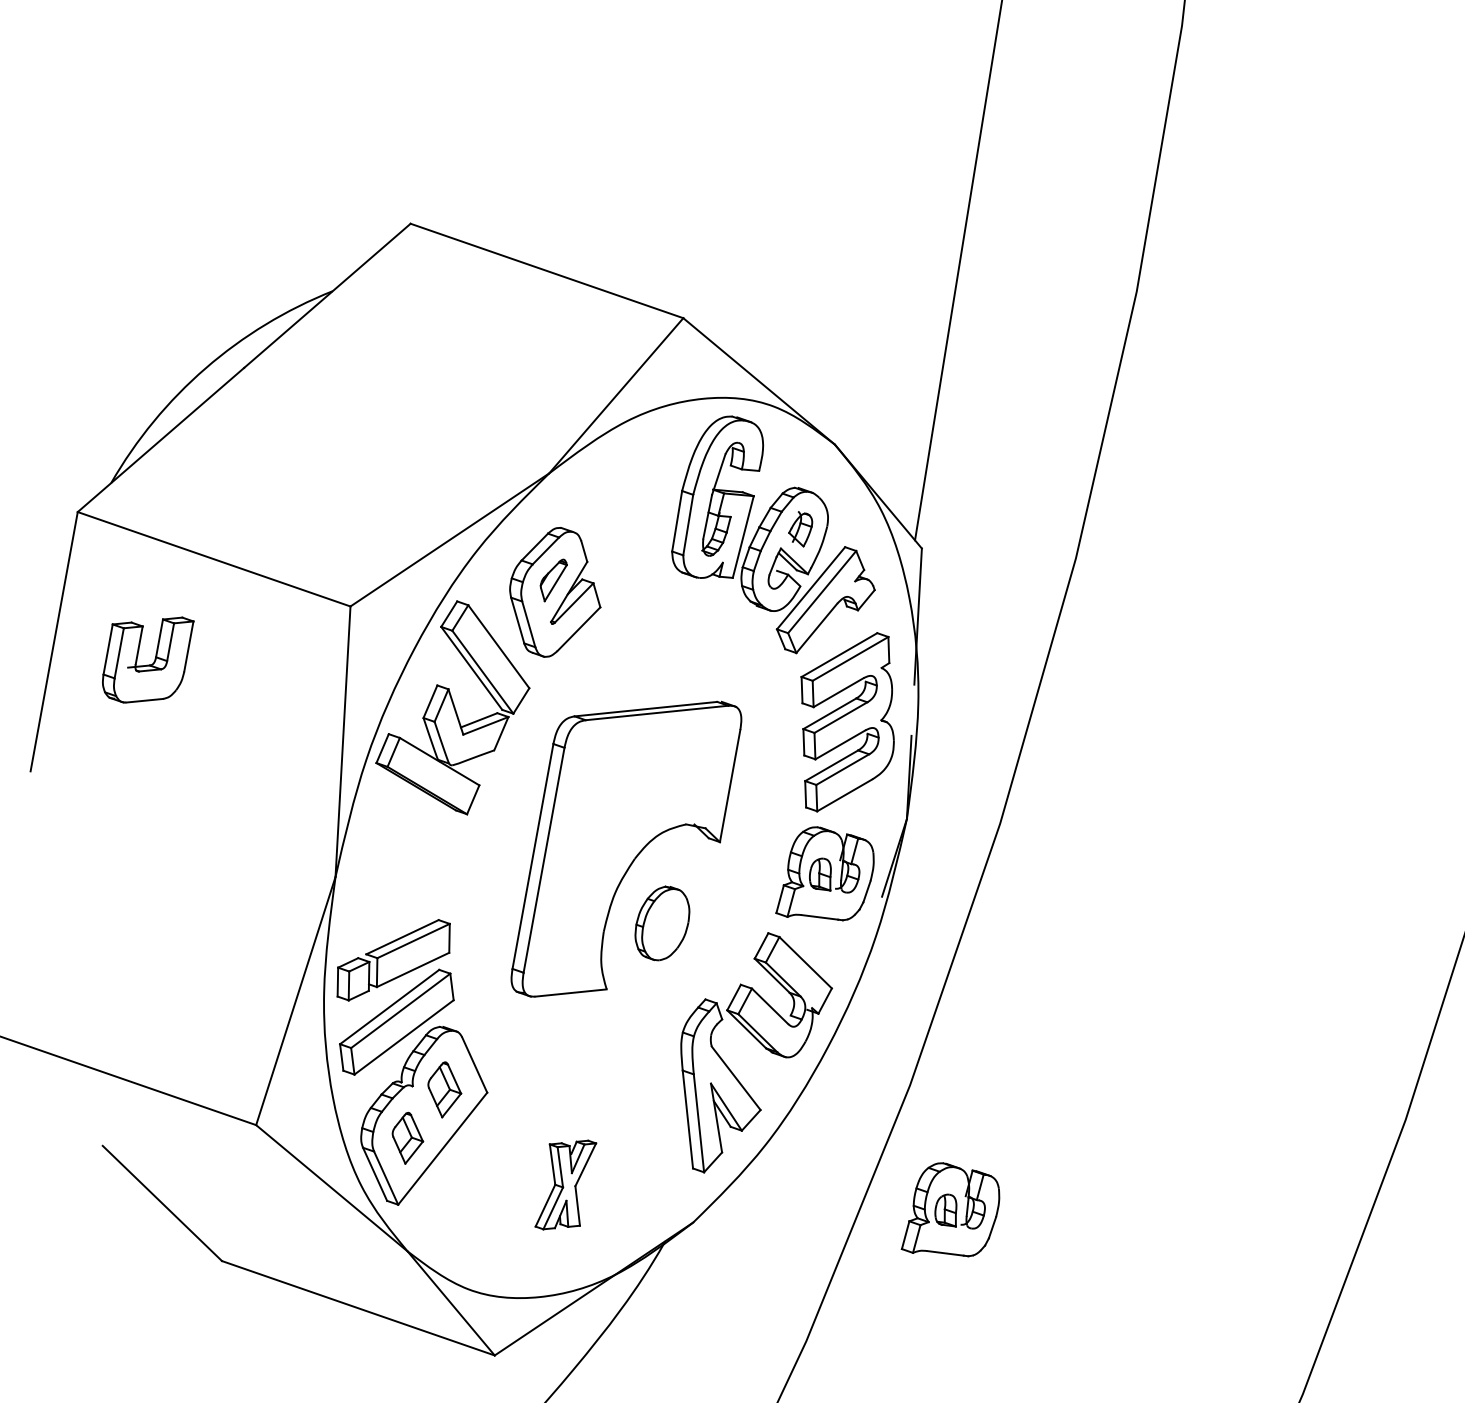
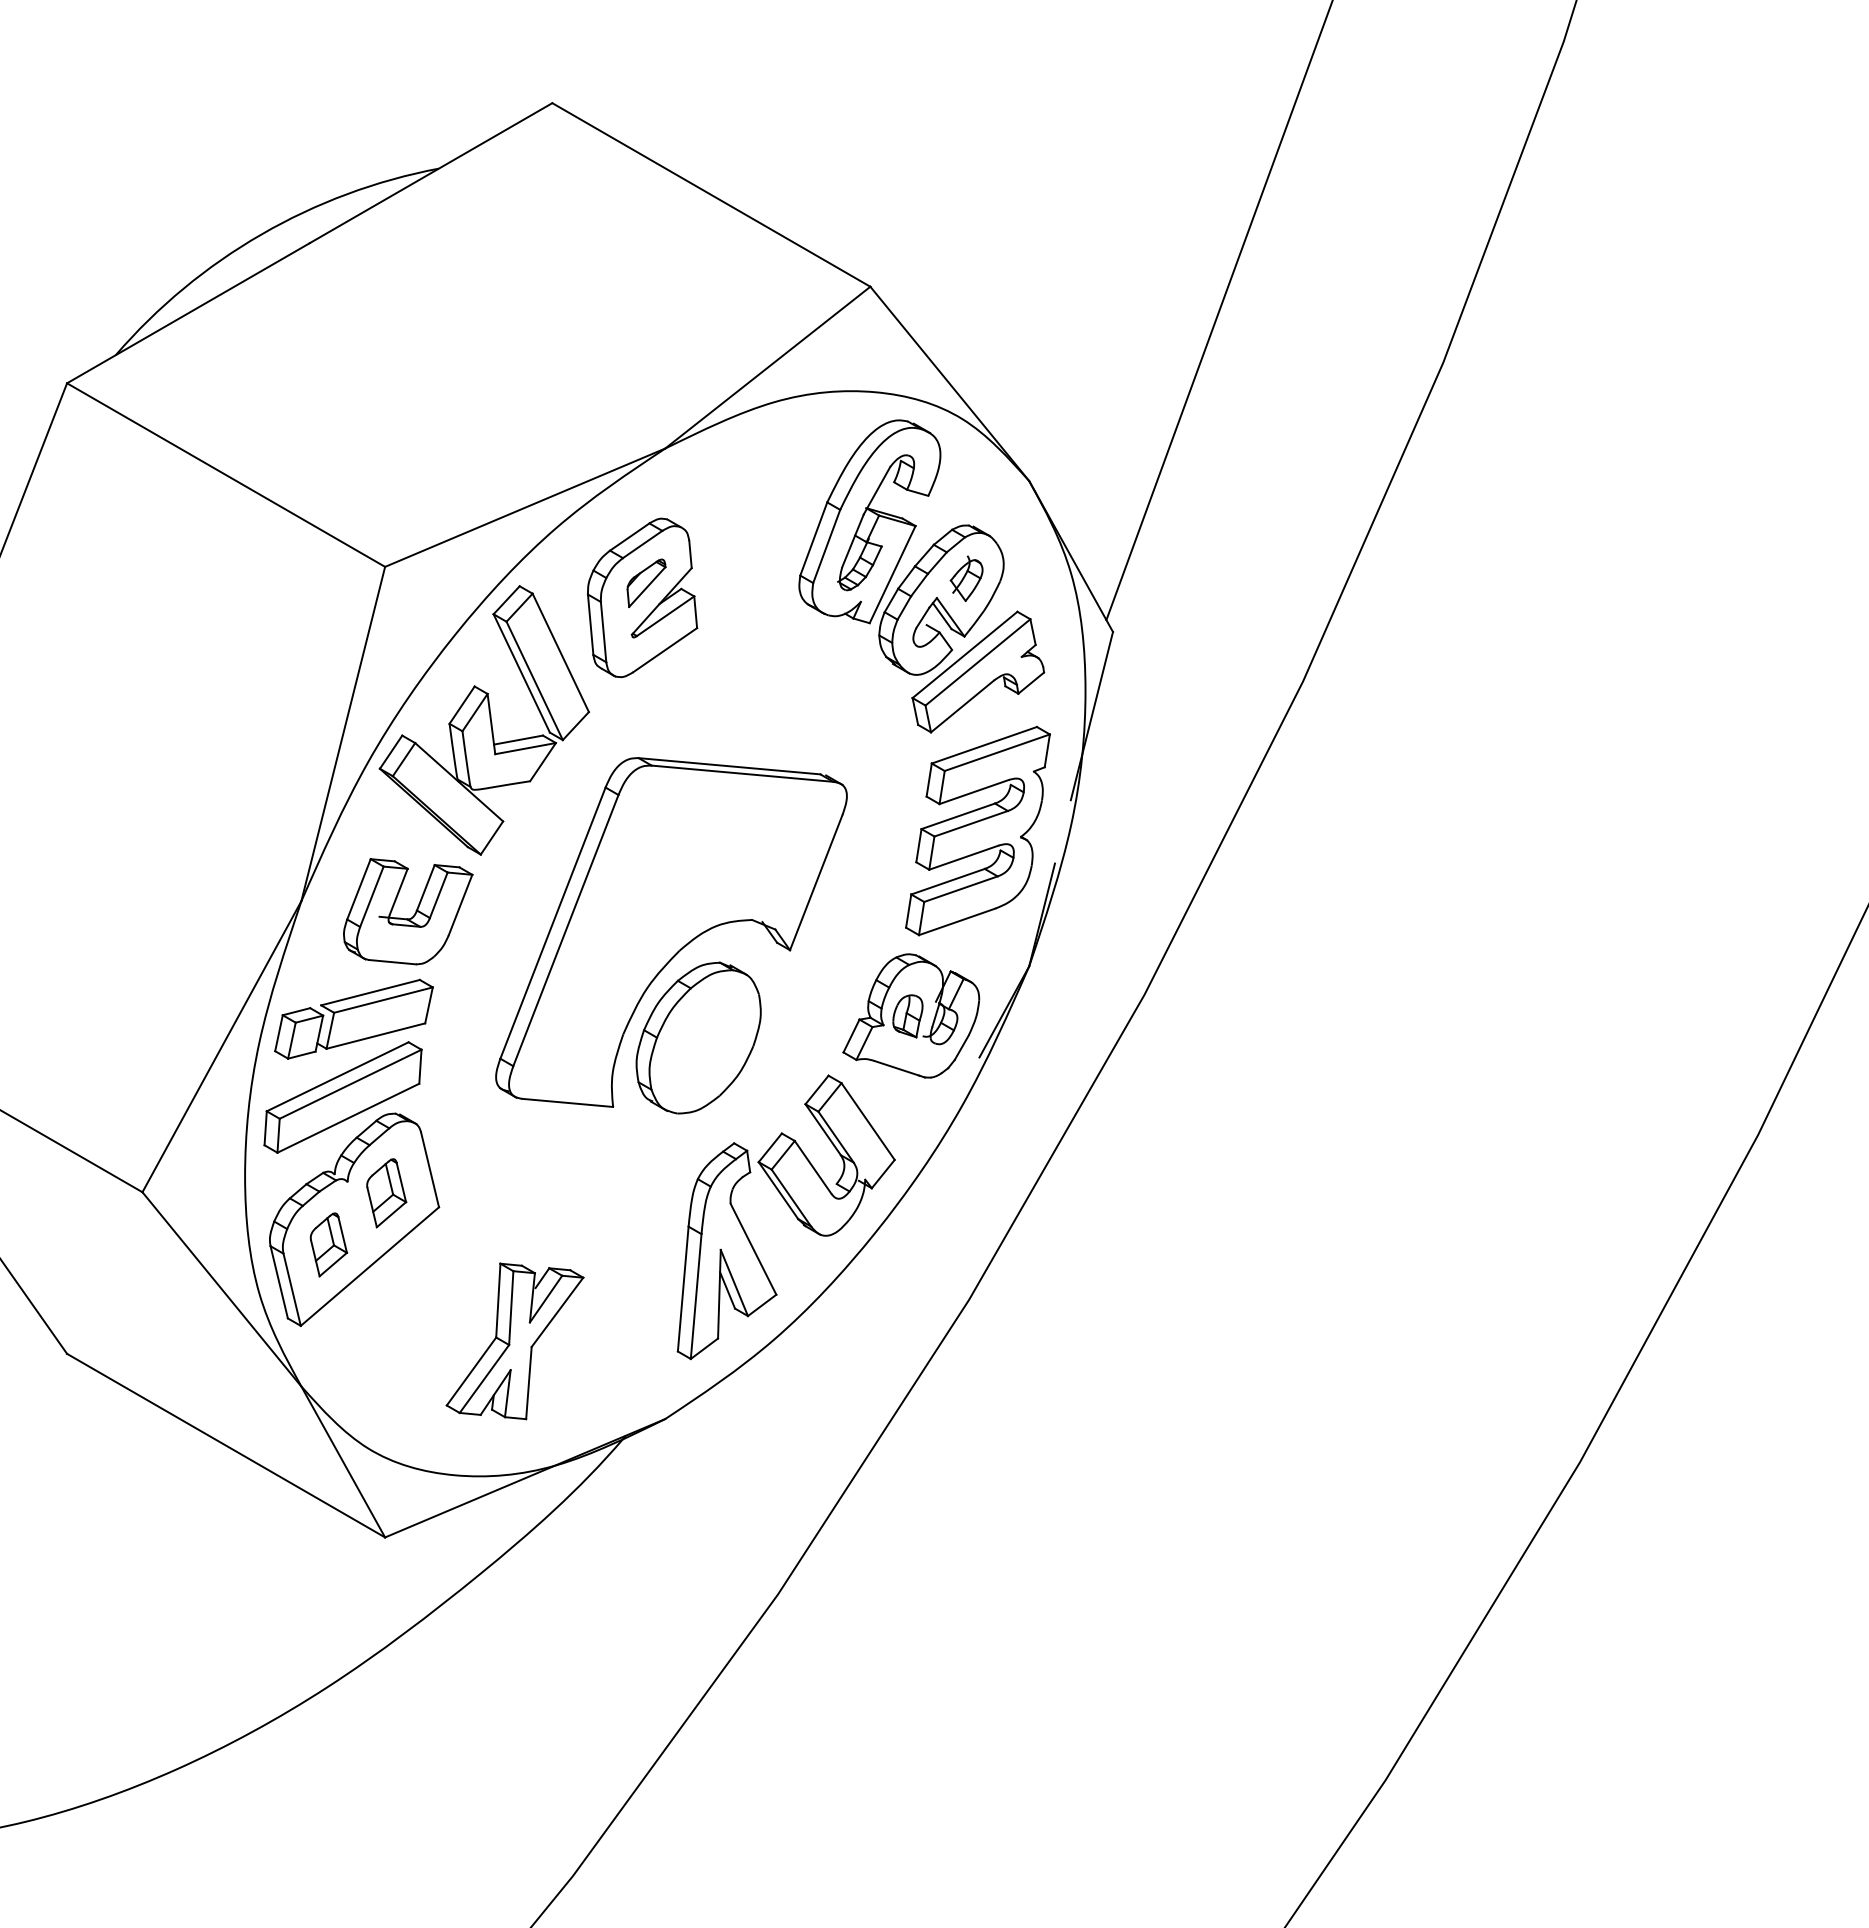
part: (154, 659) -> (414, 913), moved
part: (662, 923) -> (698, 1037), size x1.67
part: (565, 1185) -> (514, 1341), size x1.43
part: (948, 1210) -> (987, 1465), removed

